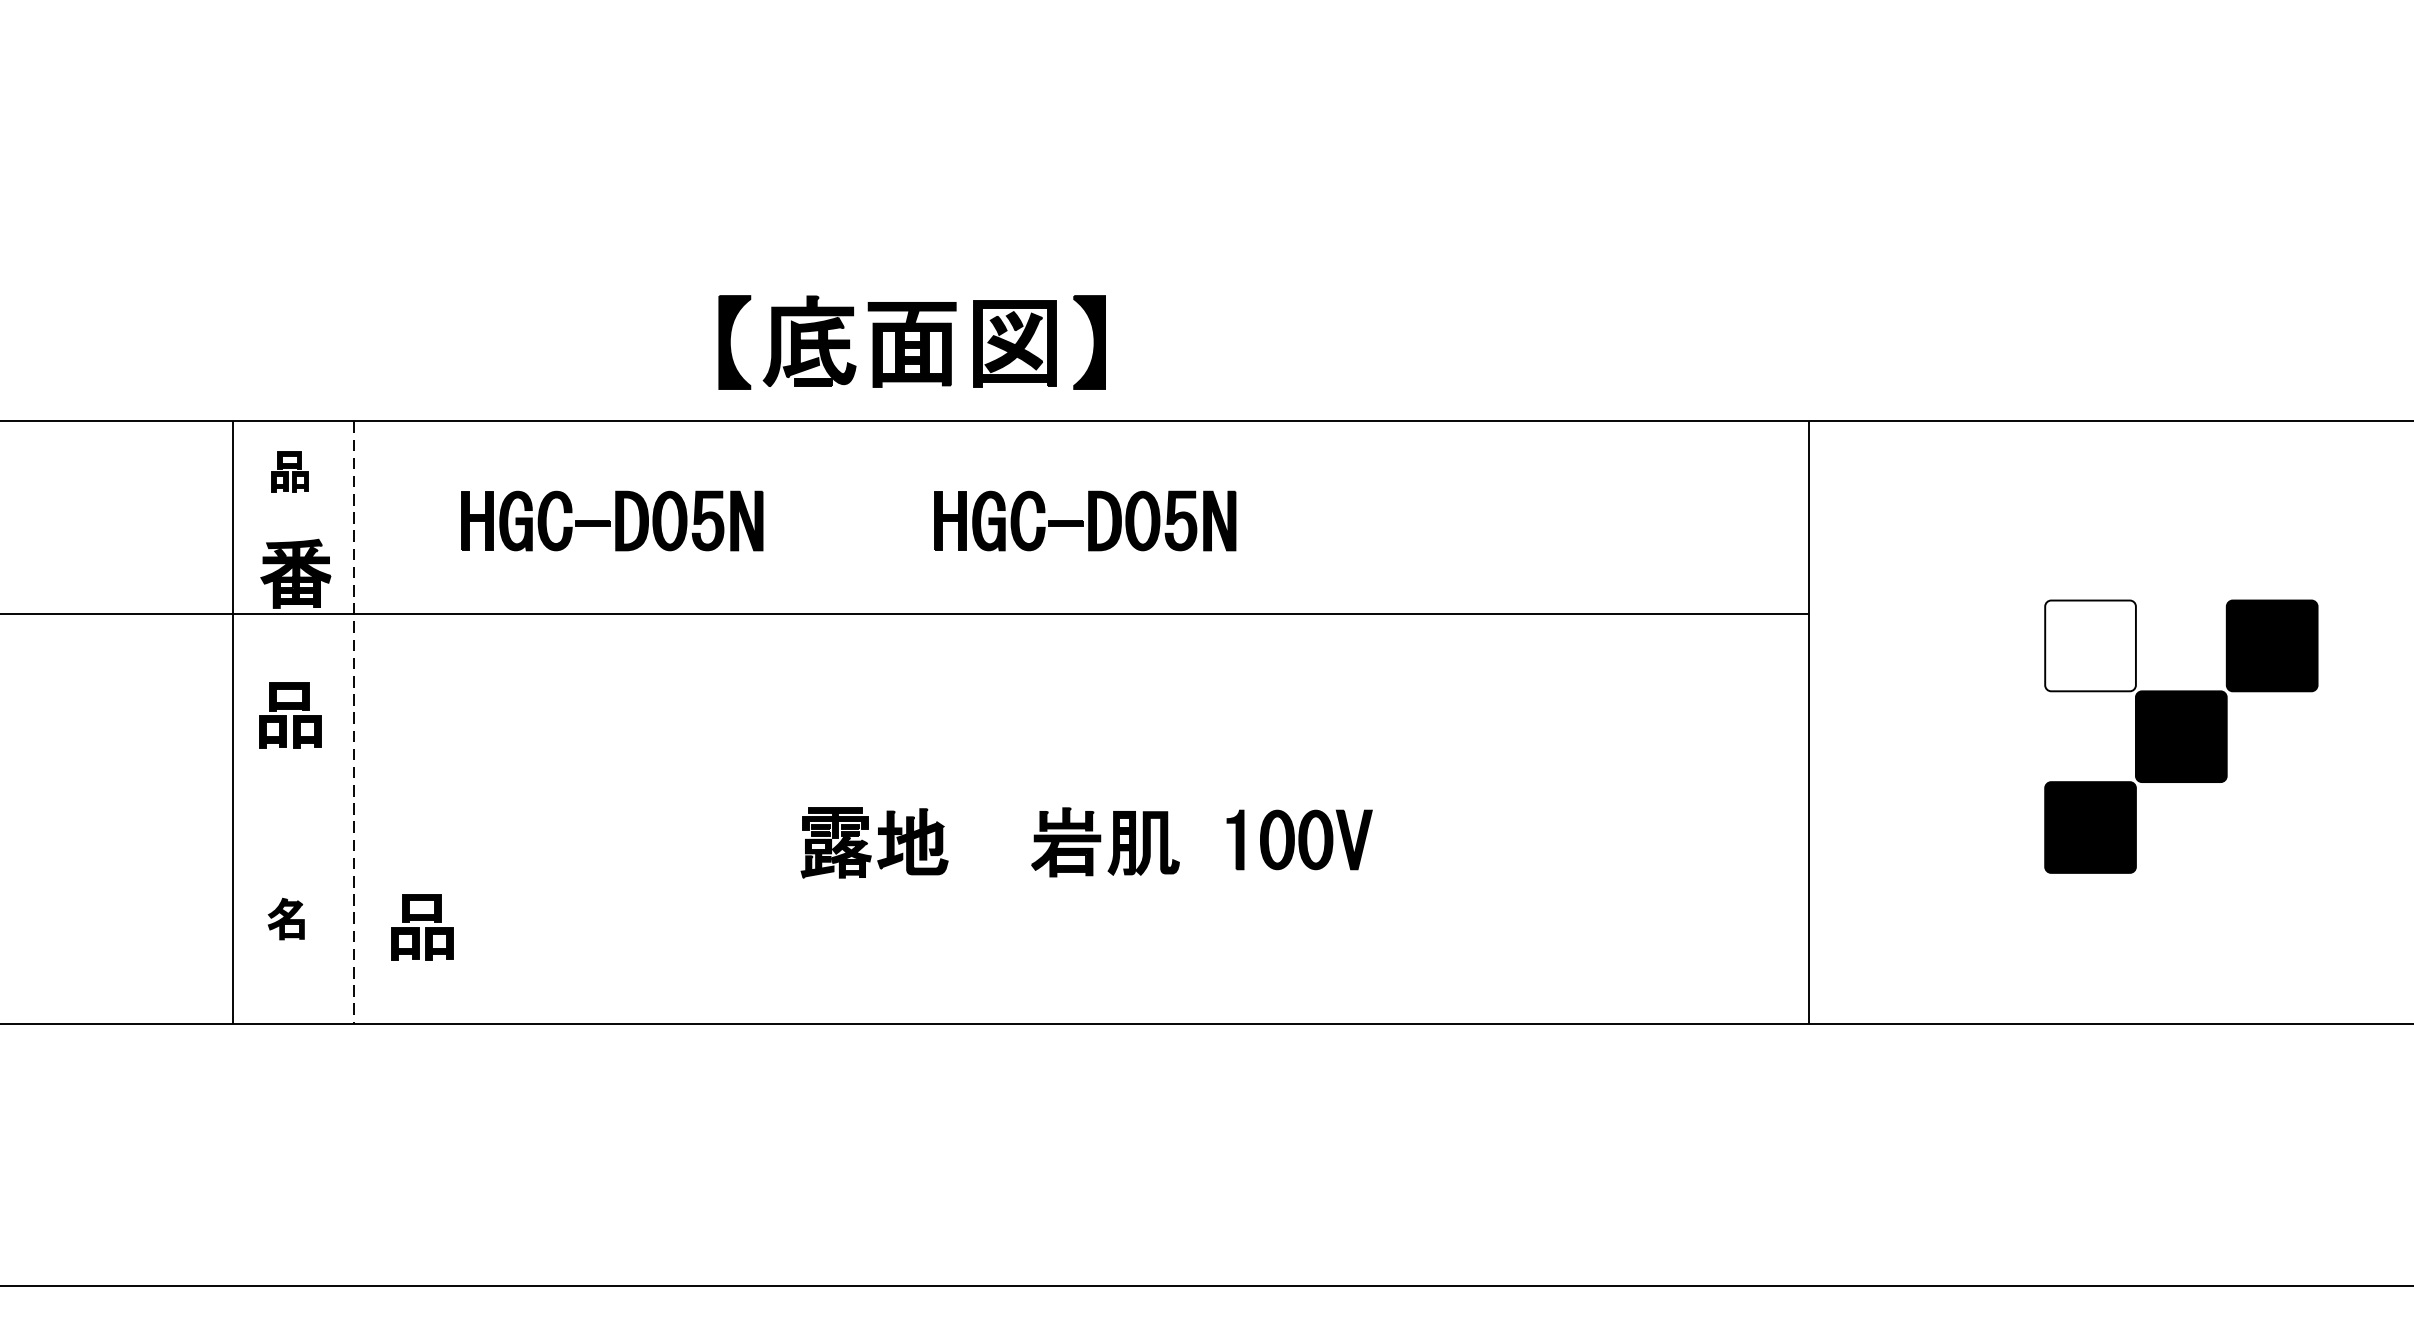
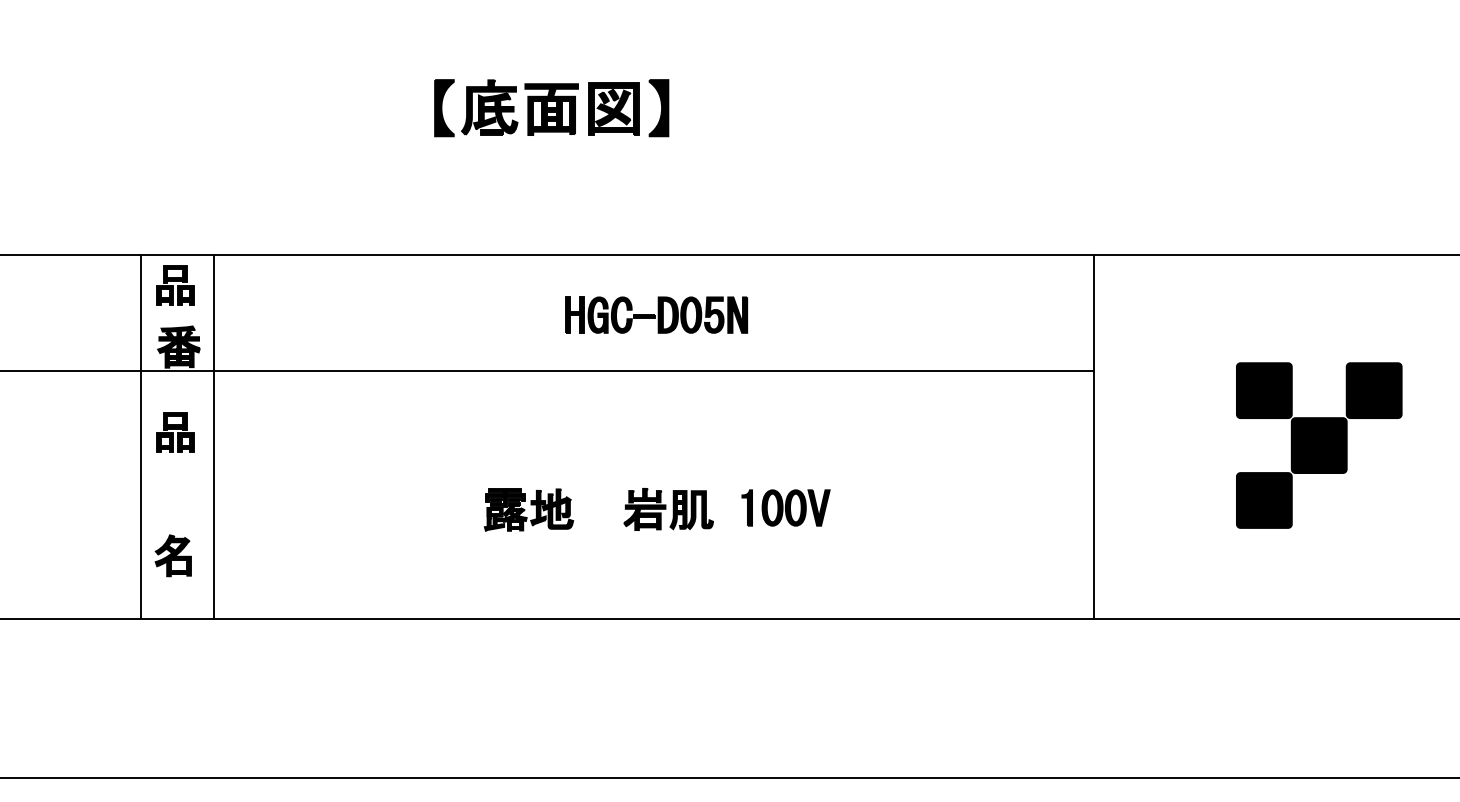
part: (911, 343) -> (551, 108), moved
part: (290, 472) -> (175, 285), size x1.67
part: (612, 519) -> (370, 314), removed
fill: (2089, 645) -> (1263, 390), added
line: (354, 723) -> (214, 437), dashed -> solid
part: (285, 918) -> (172, 555), size x1.67
part: (422, 926) -> (255, 560), removed

